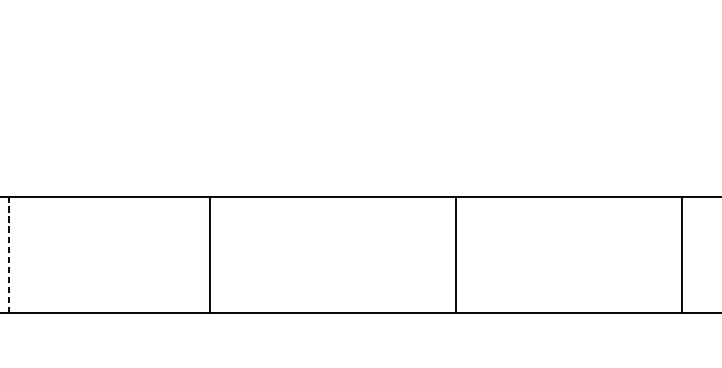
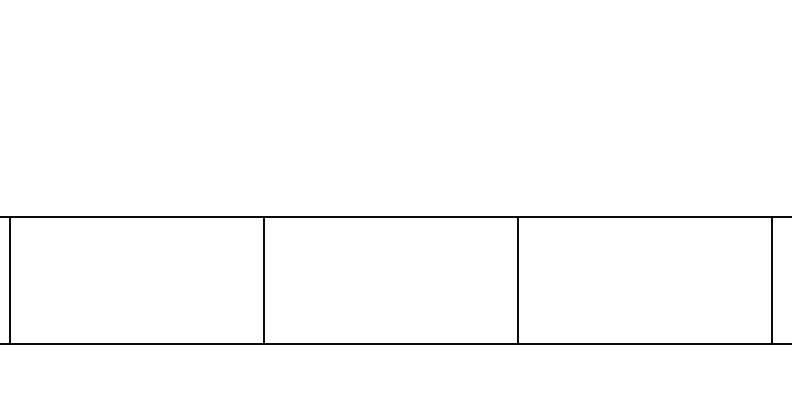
line: (210, 254) -> (263, 279), moved
line: (456, 254) -> (517, 279), moved
line: (681, 254) -> (771, 279), moved
line: (8, 255) -> (9, 280), dashed -> solid

